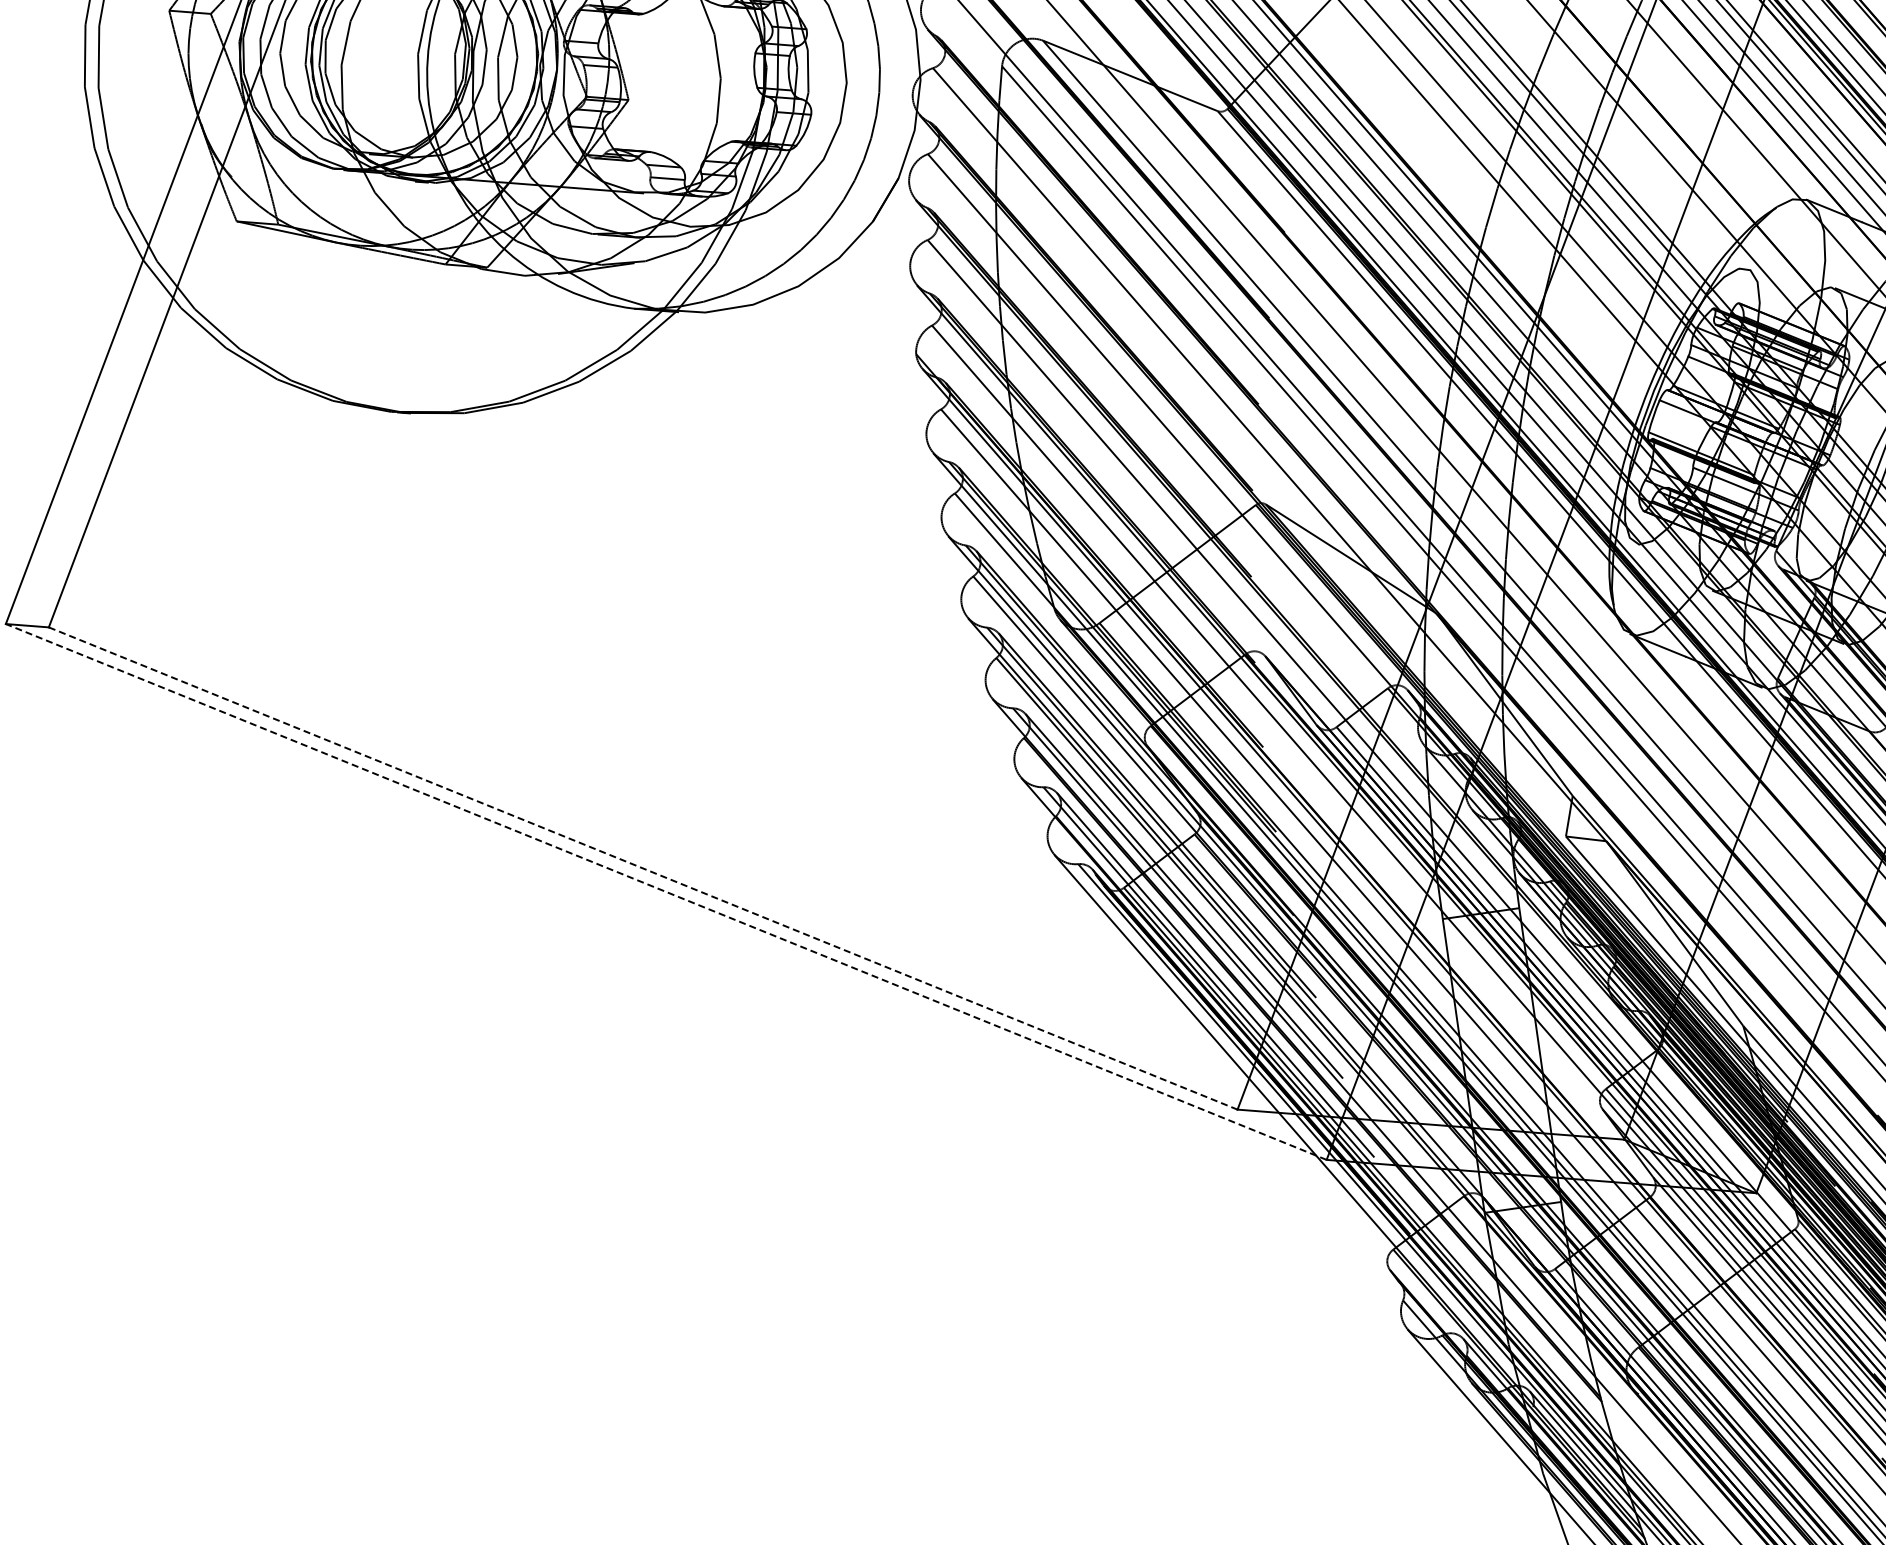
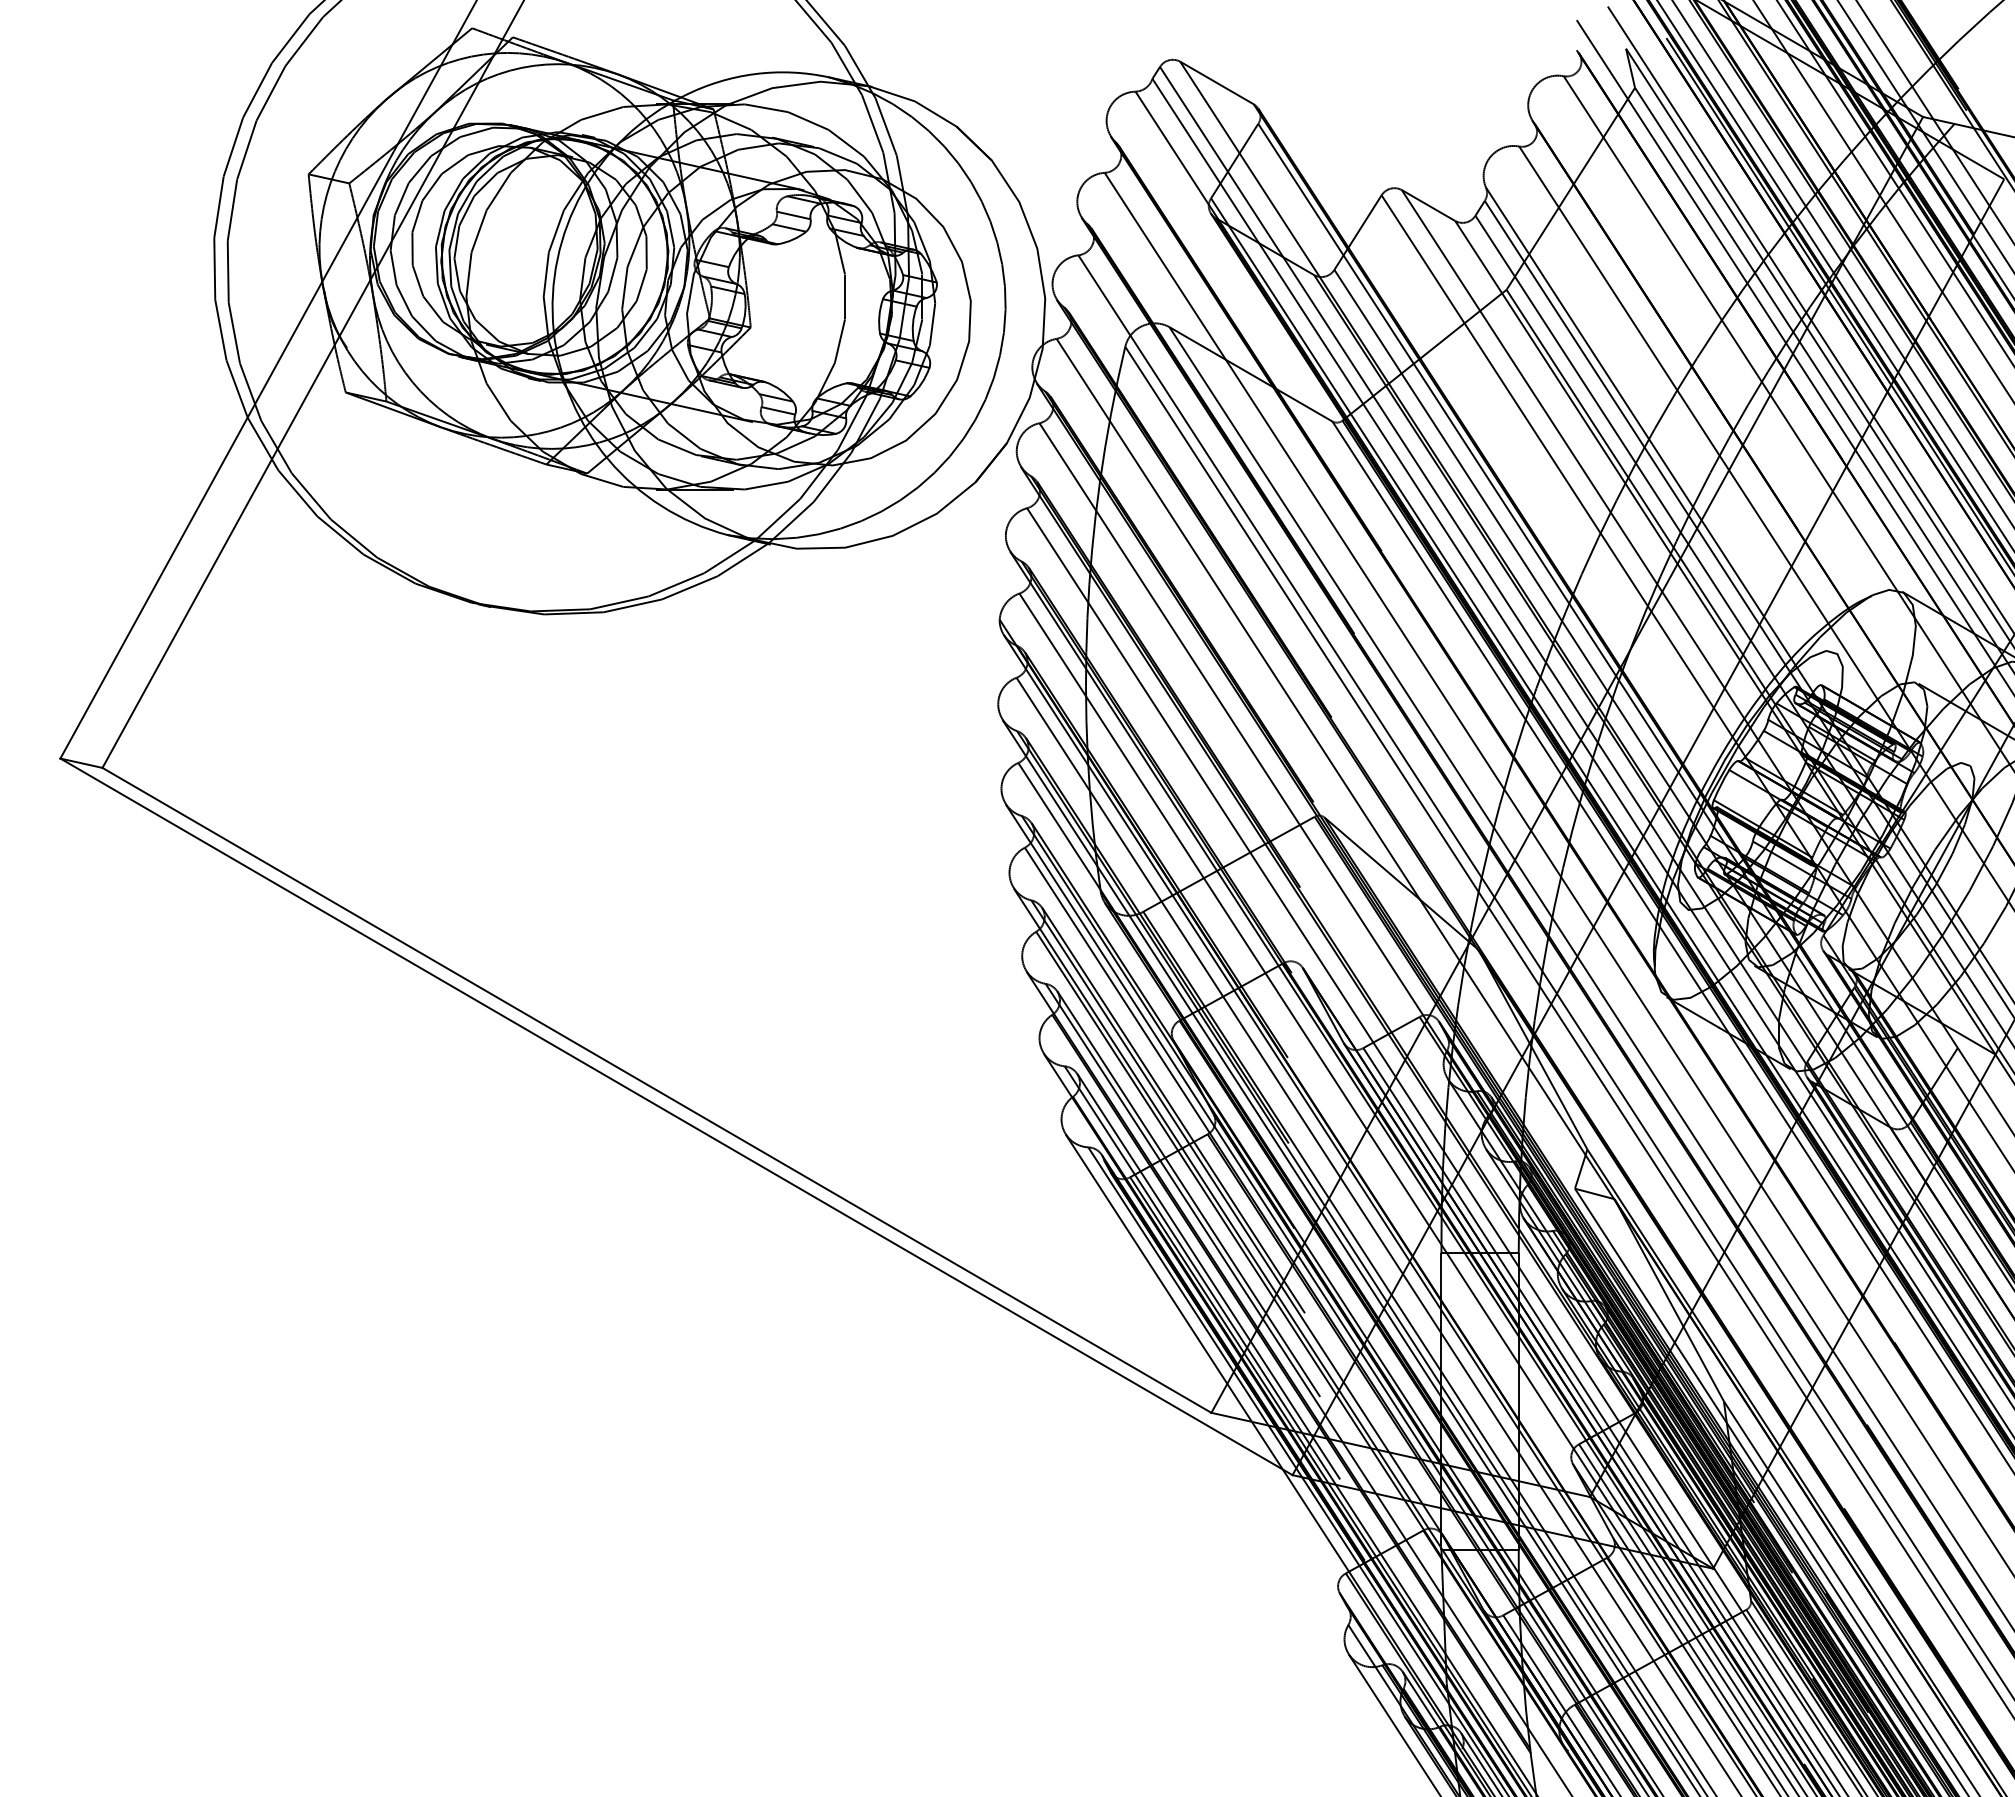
line: (643, 868) -> (657, 1090), dashed -> solid
line: (666, 891) -> (676, 1116), dashed -> solid

